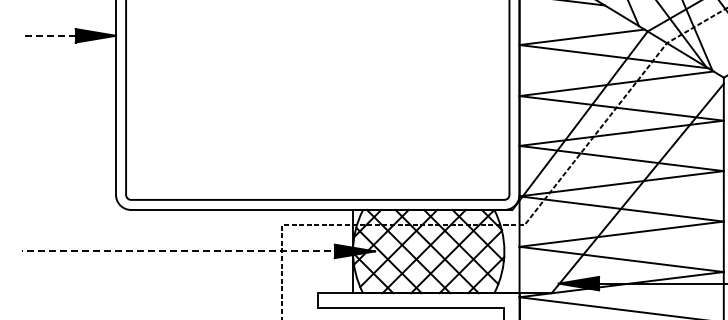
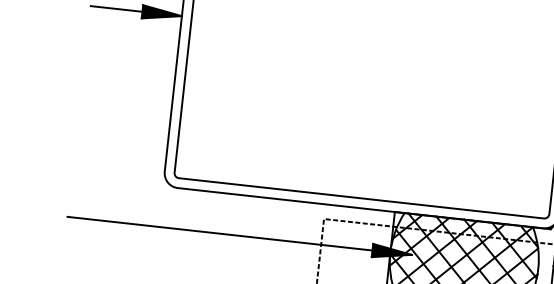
line: (48, 35) -> (115, 8), dashed -> solid
line: (198, 251) -> (239, 235), dashed -> solid

